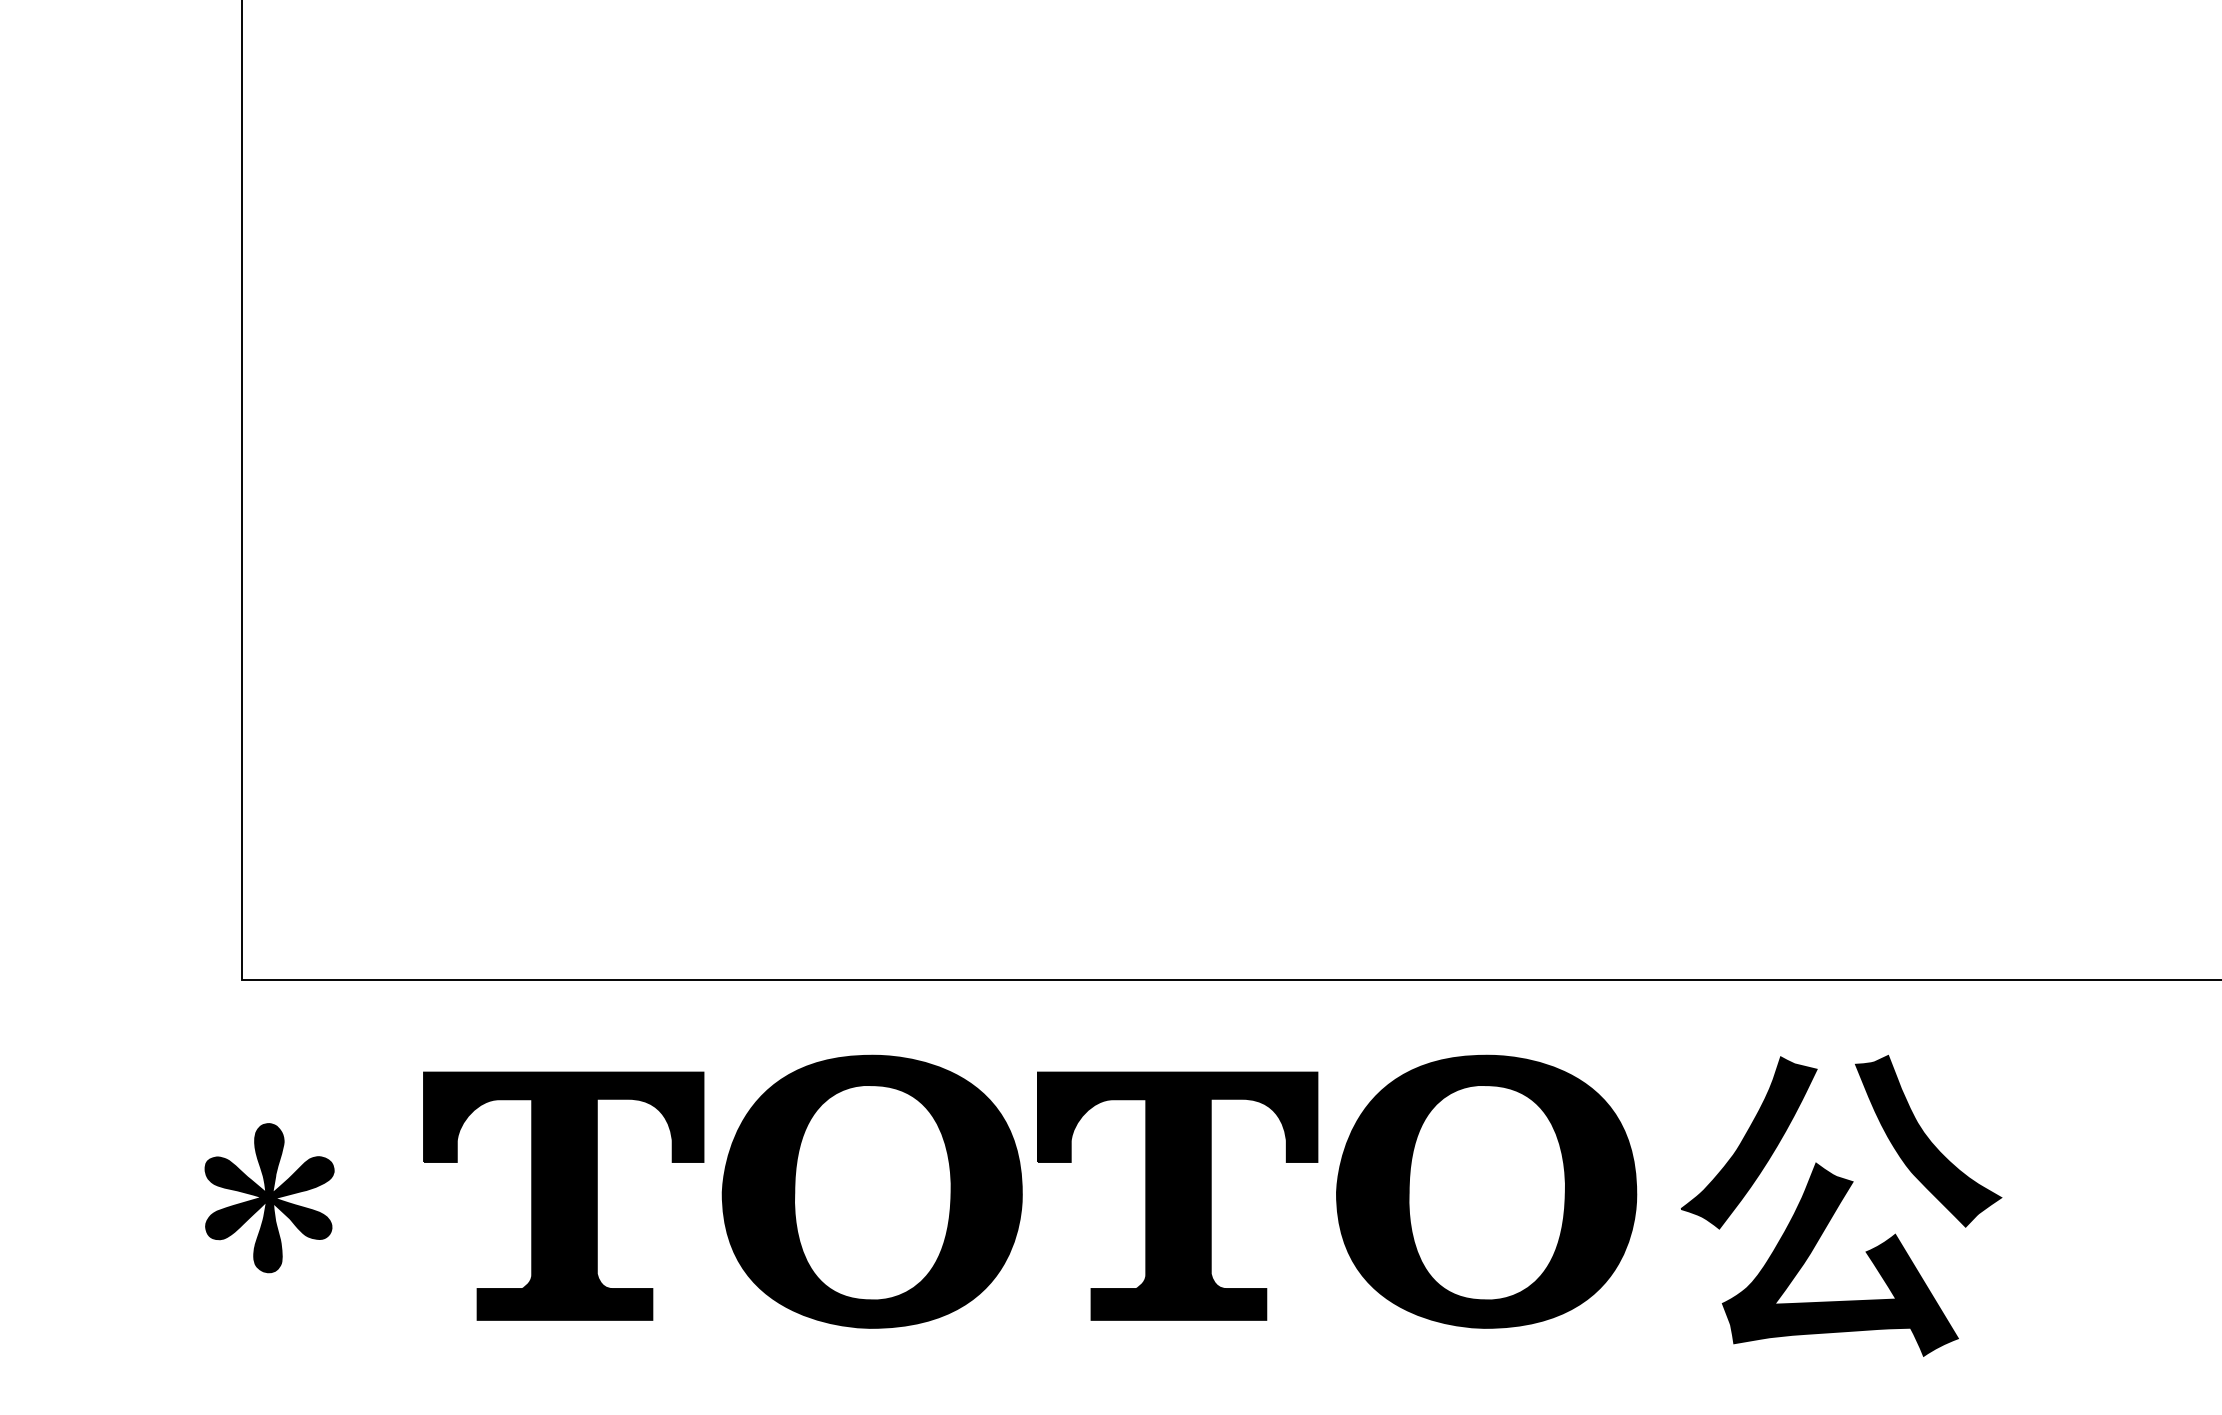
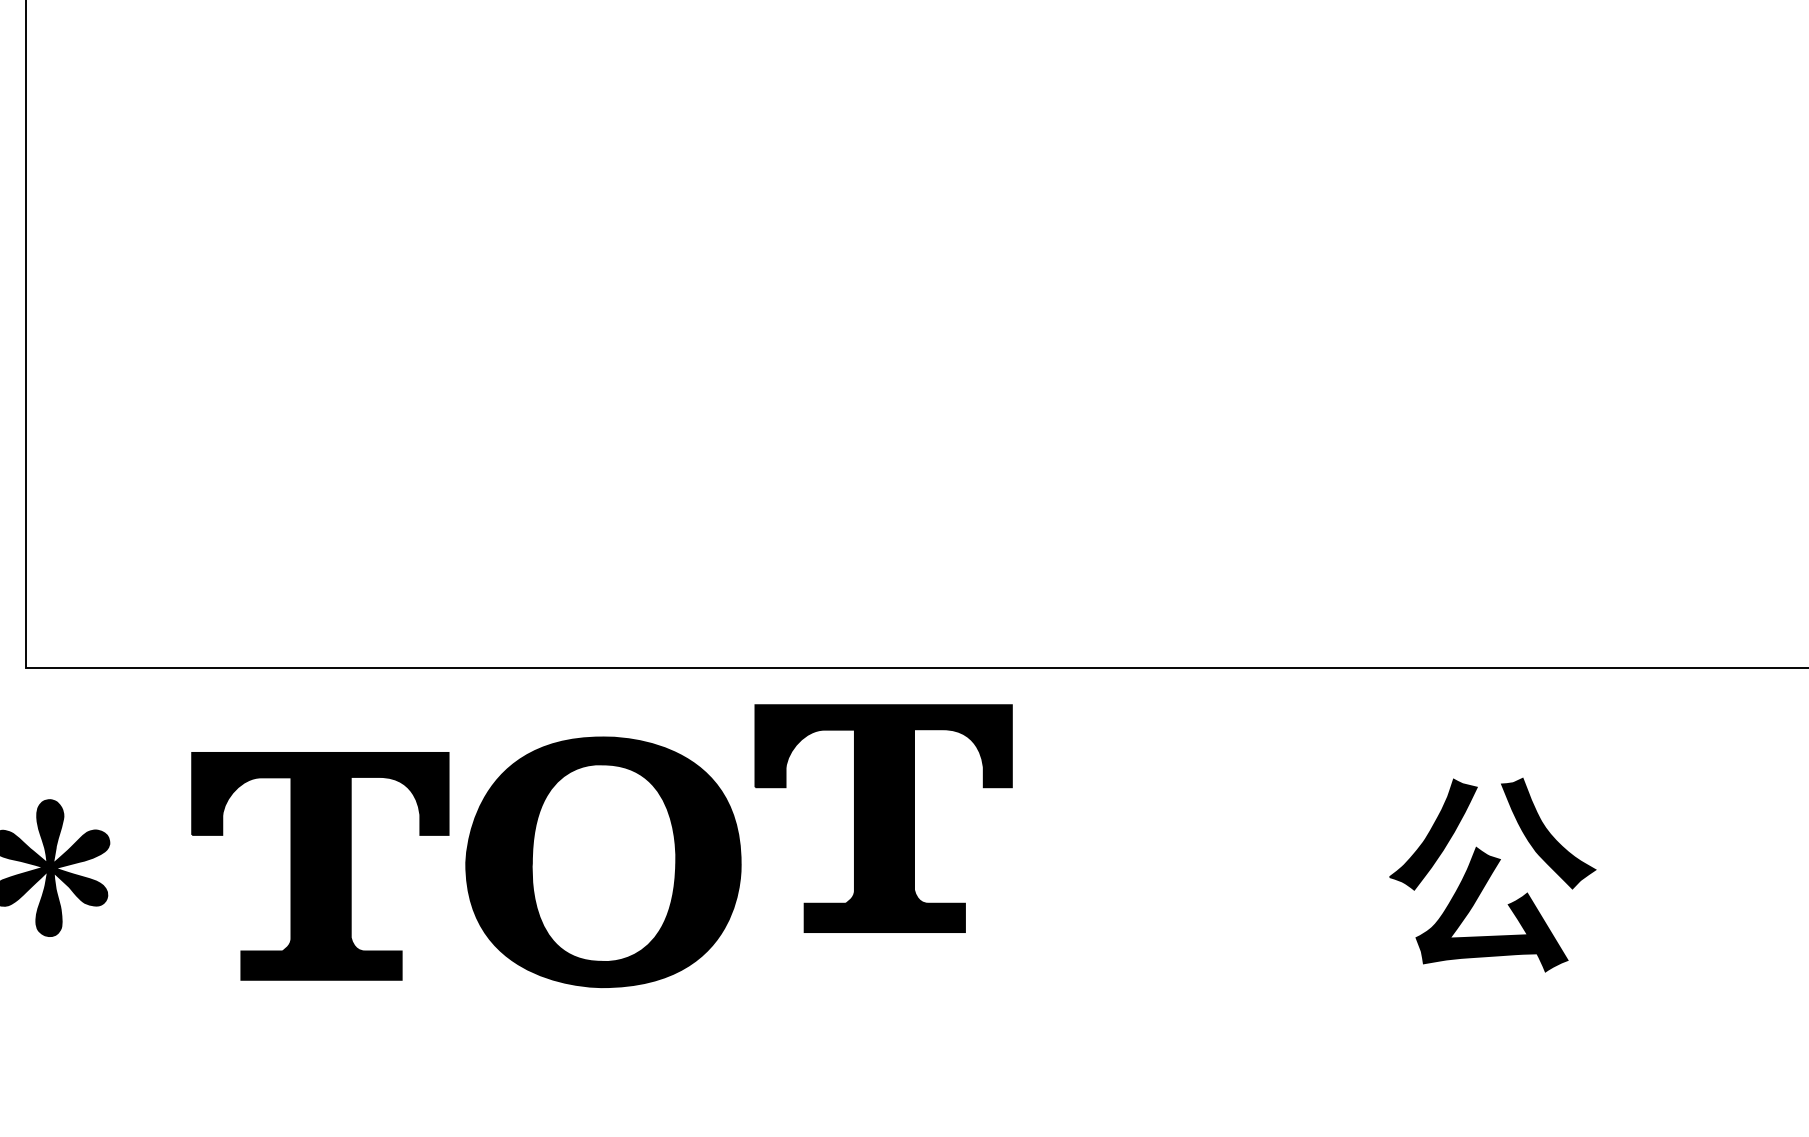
part: (1486, 1191) -> (1167, 862), removed
part: (1177, 1195) -> (883, 817), moved
part: (1841, 1205) -> (1492, 874), size x0.7

